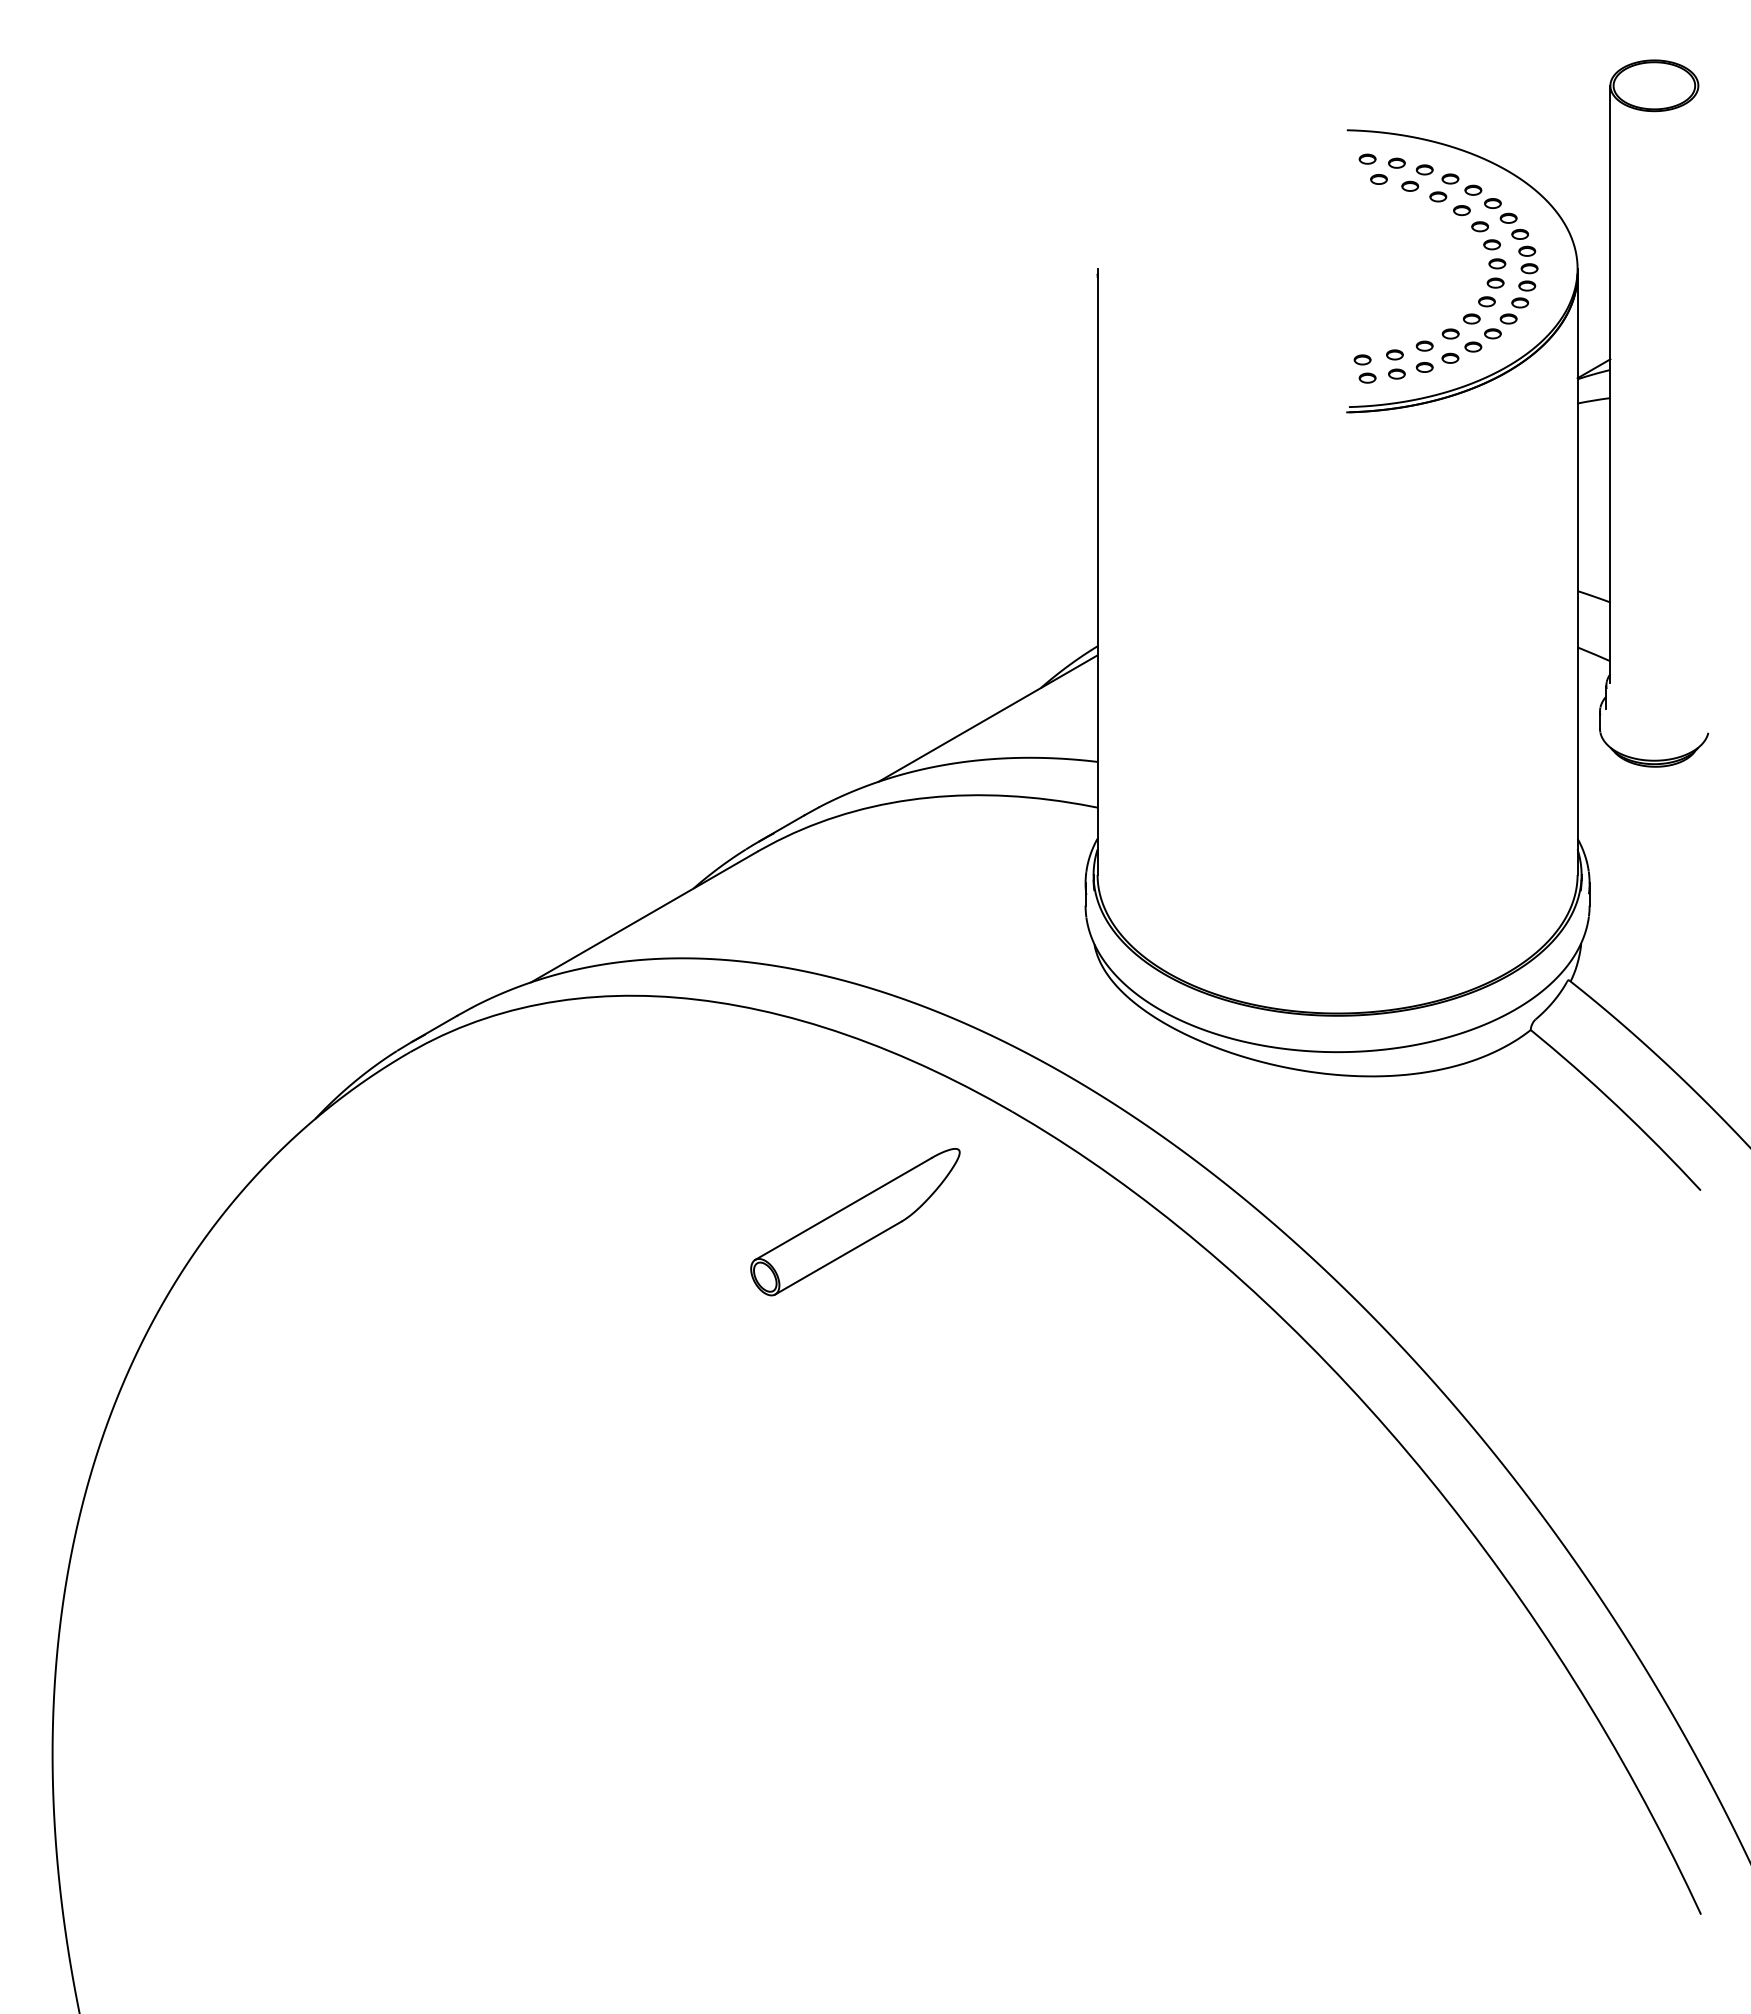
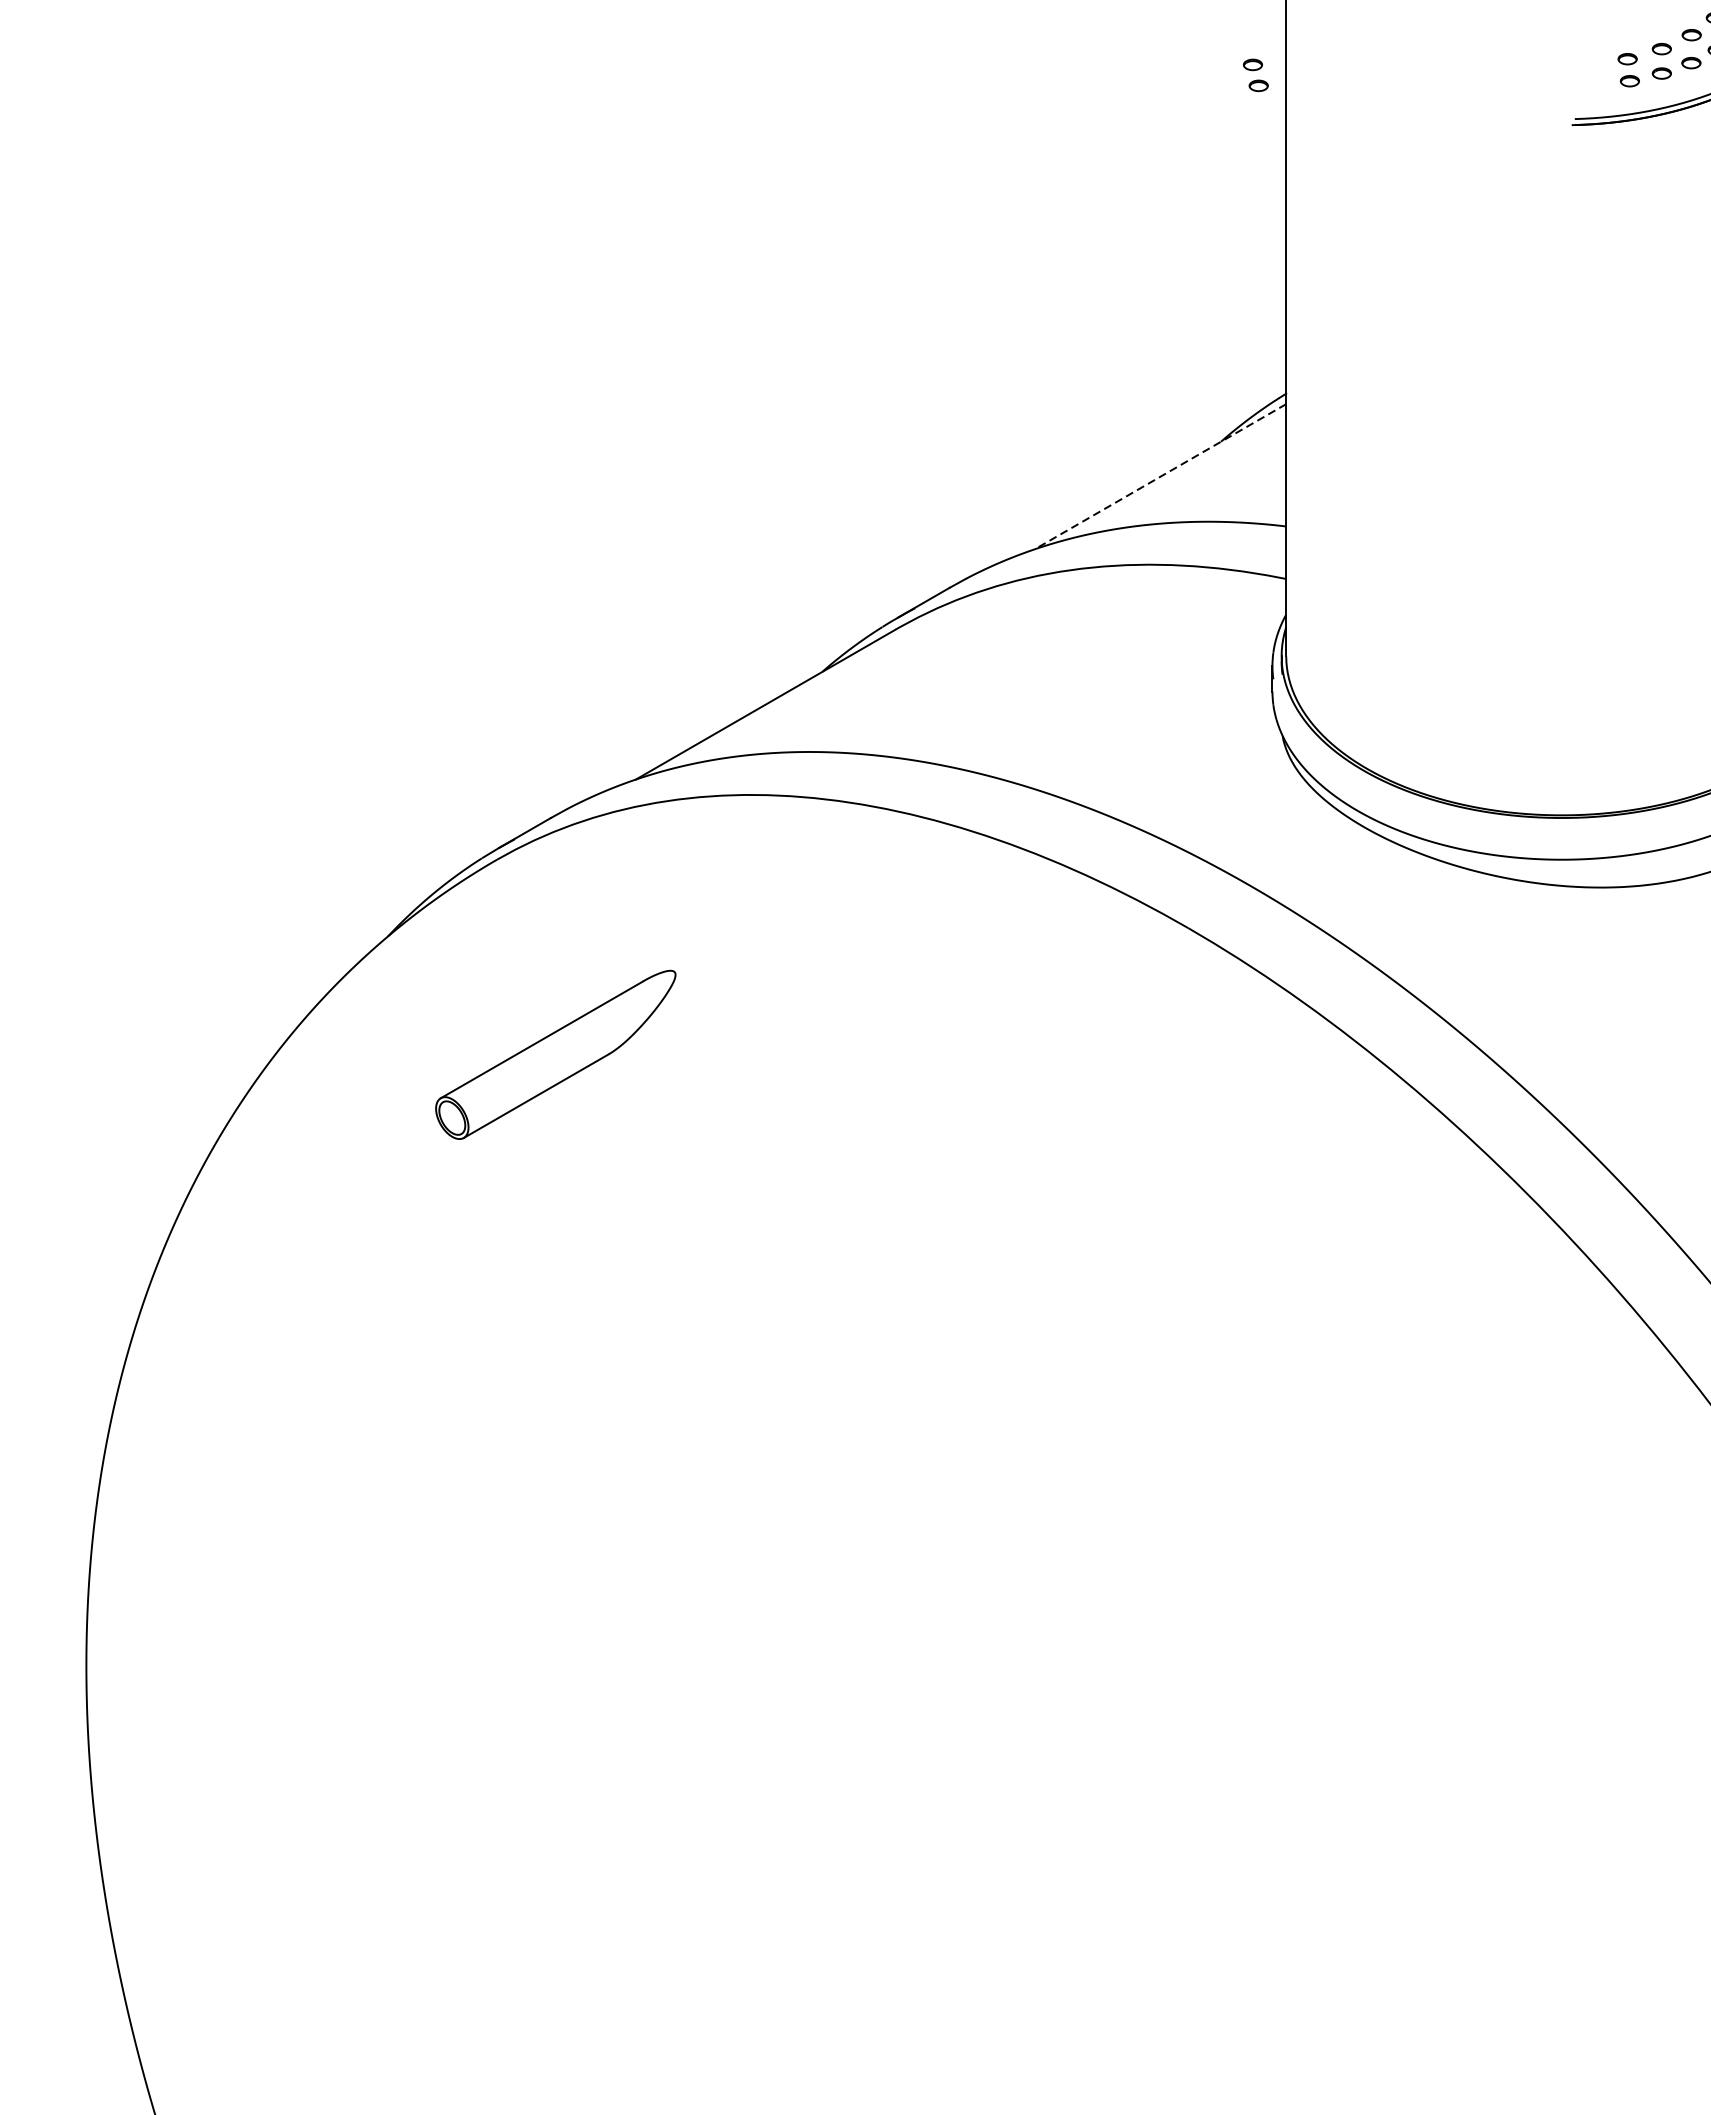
part: (1364, 368) -> (1255, 74), moved
line: (987, 718) -> (1159, 476), solid -> dashed
part: (855, 1222) -> (555, 1055), moved

